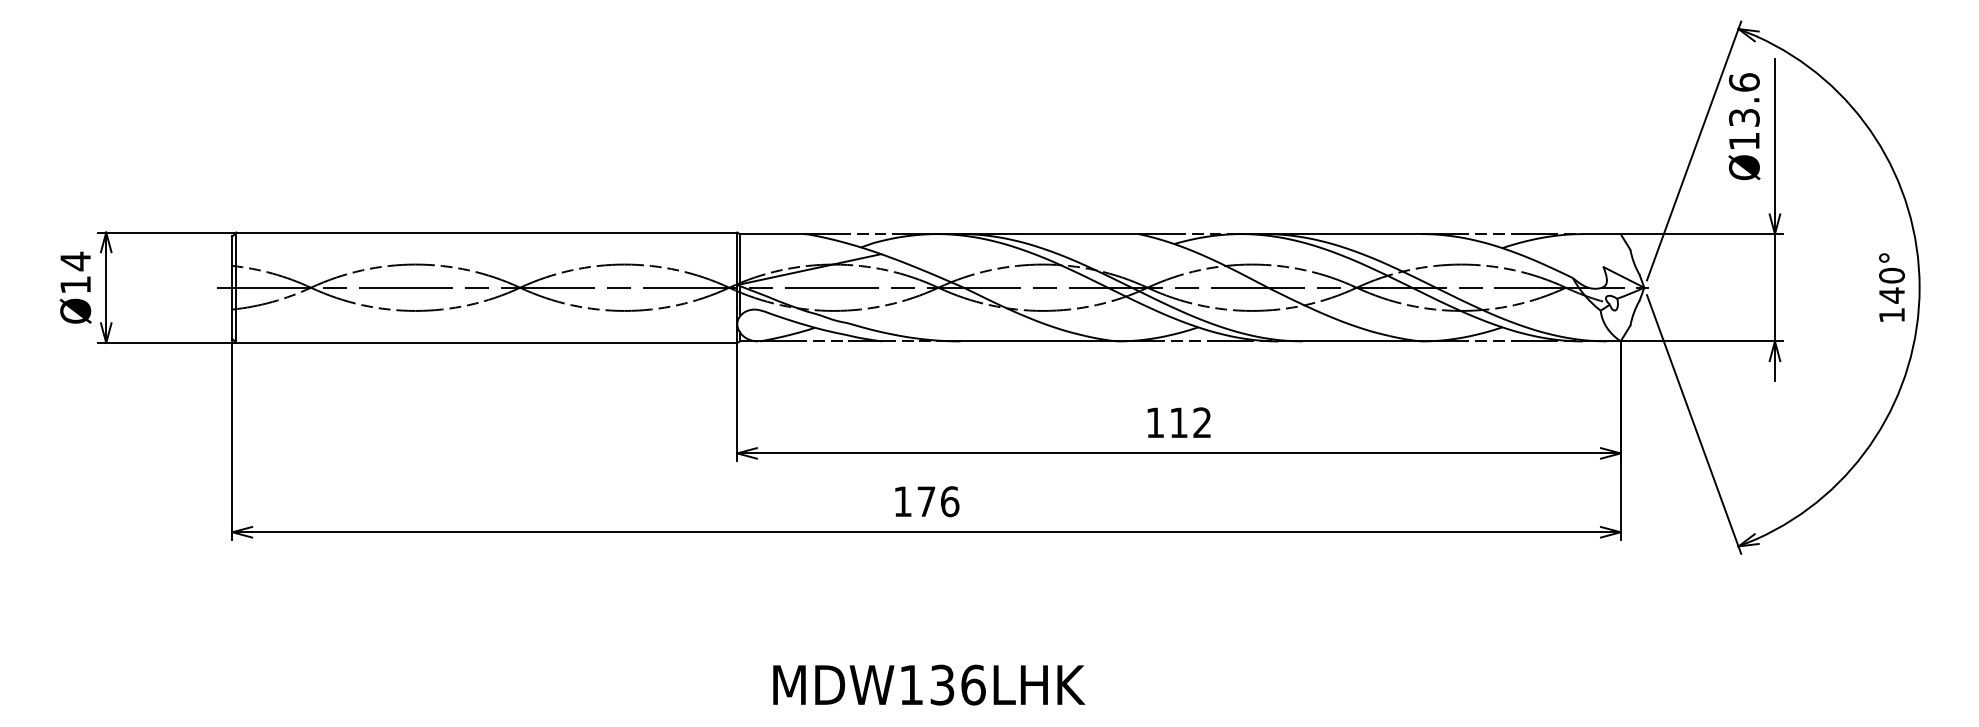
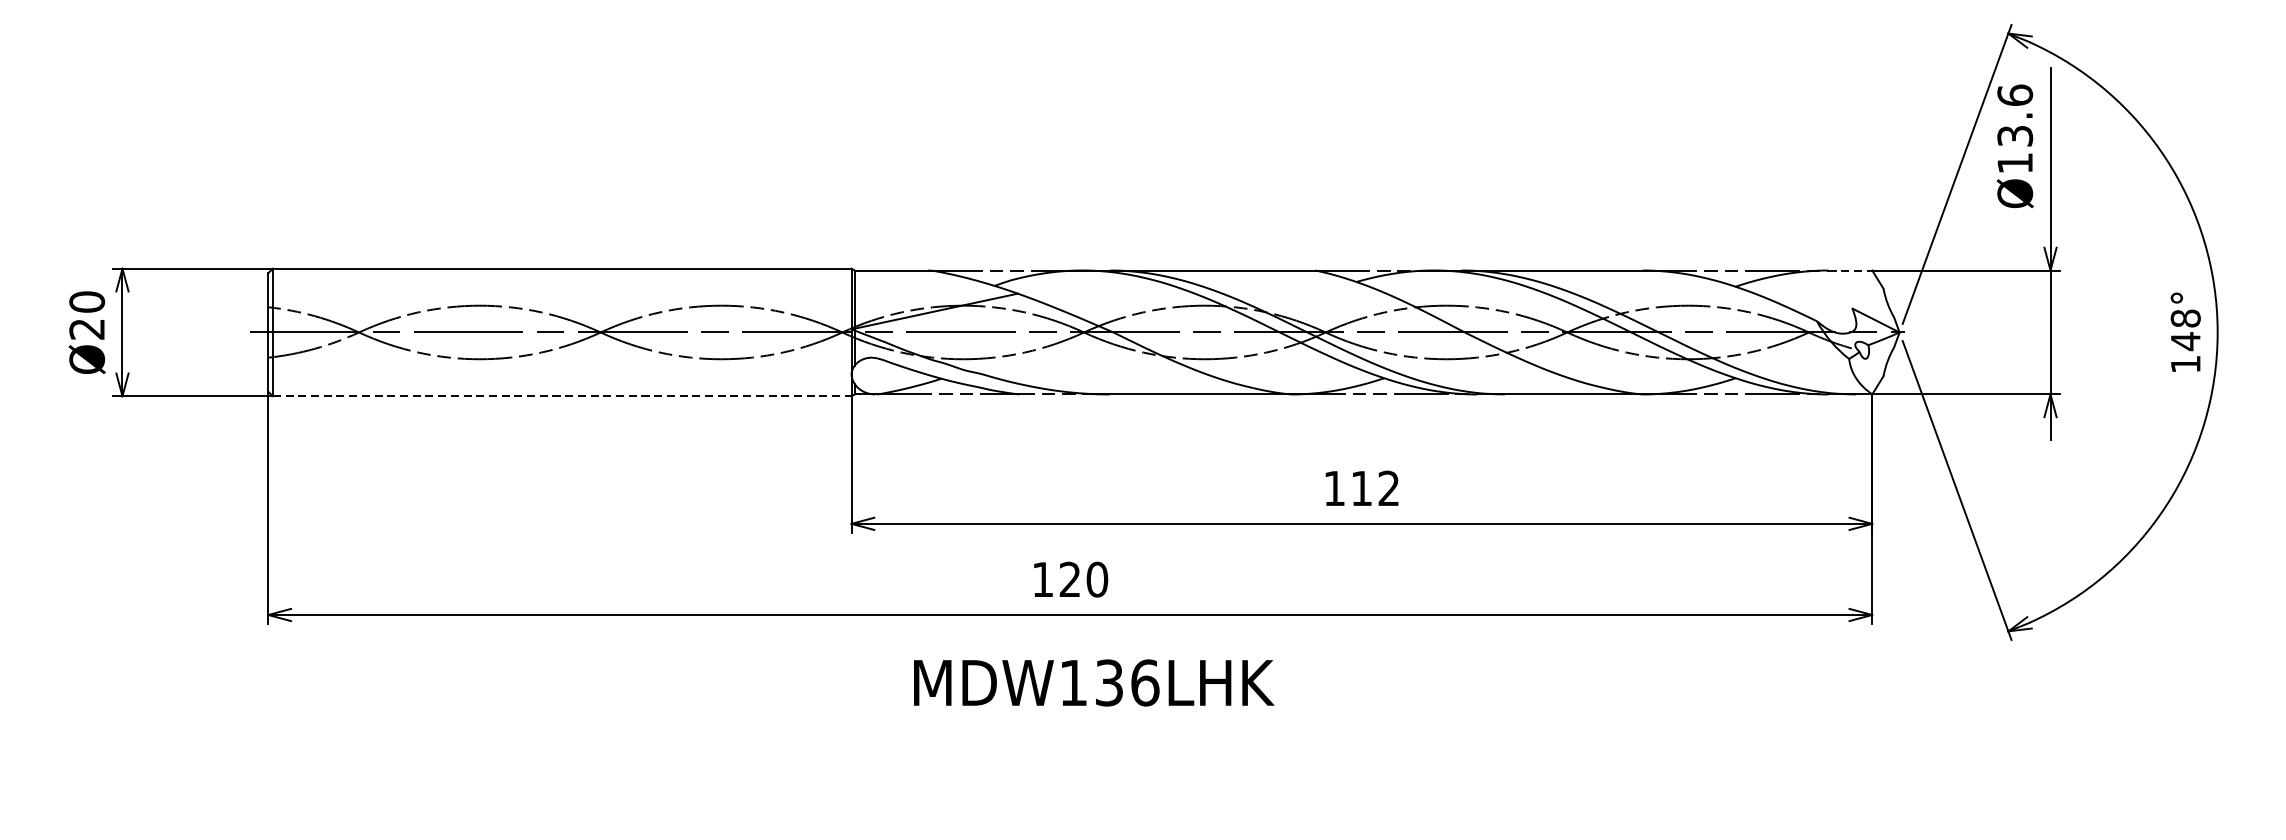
line: (1601, 234) -> (1850, 270), solid -> dashed
text: (75, 272) -> (86, 314), Ø14 -> Ø20
text: (1891, 275) -> (2185, 318), 140° -> 148°
line: (487, 342) -> (562, 395), solid -> dashed
text: (938, 501) -> (1084, 579), 176 -> 120
text: (929, 684) -> (1094, 682), moved

